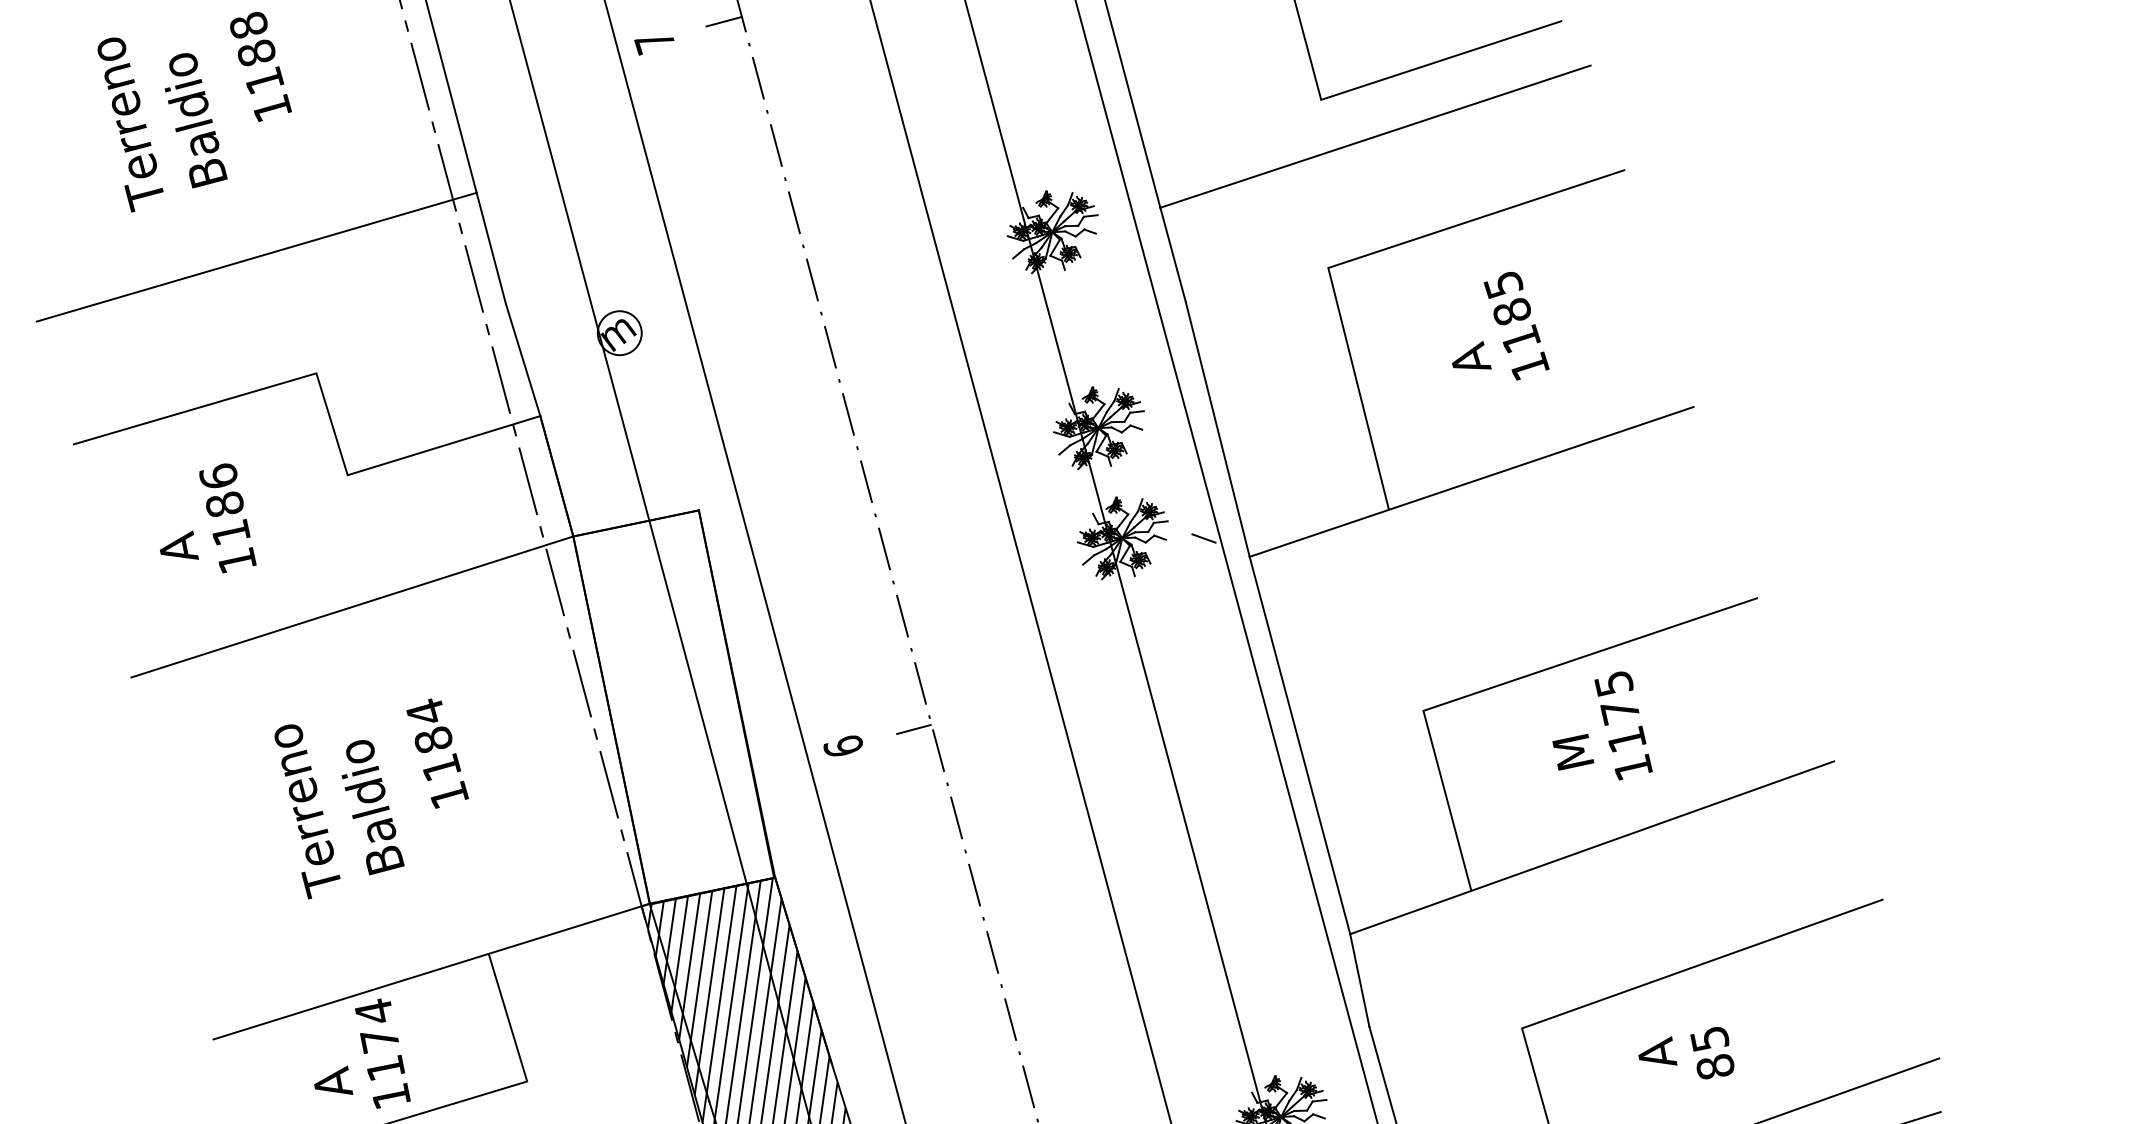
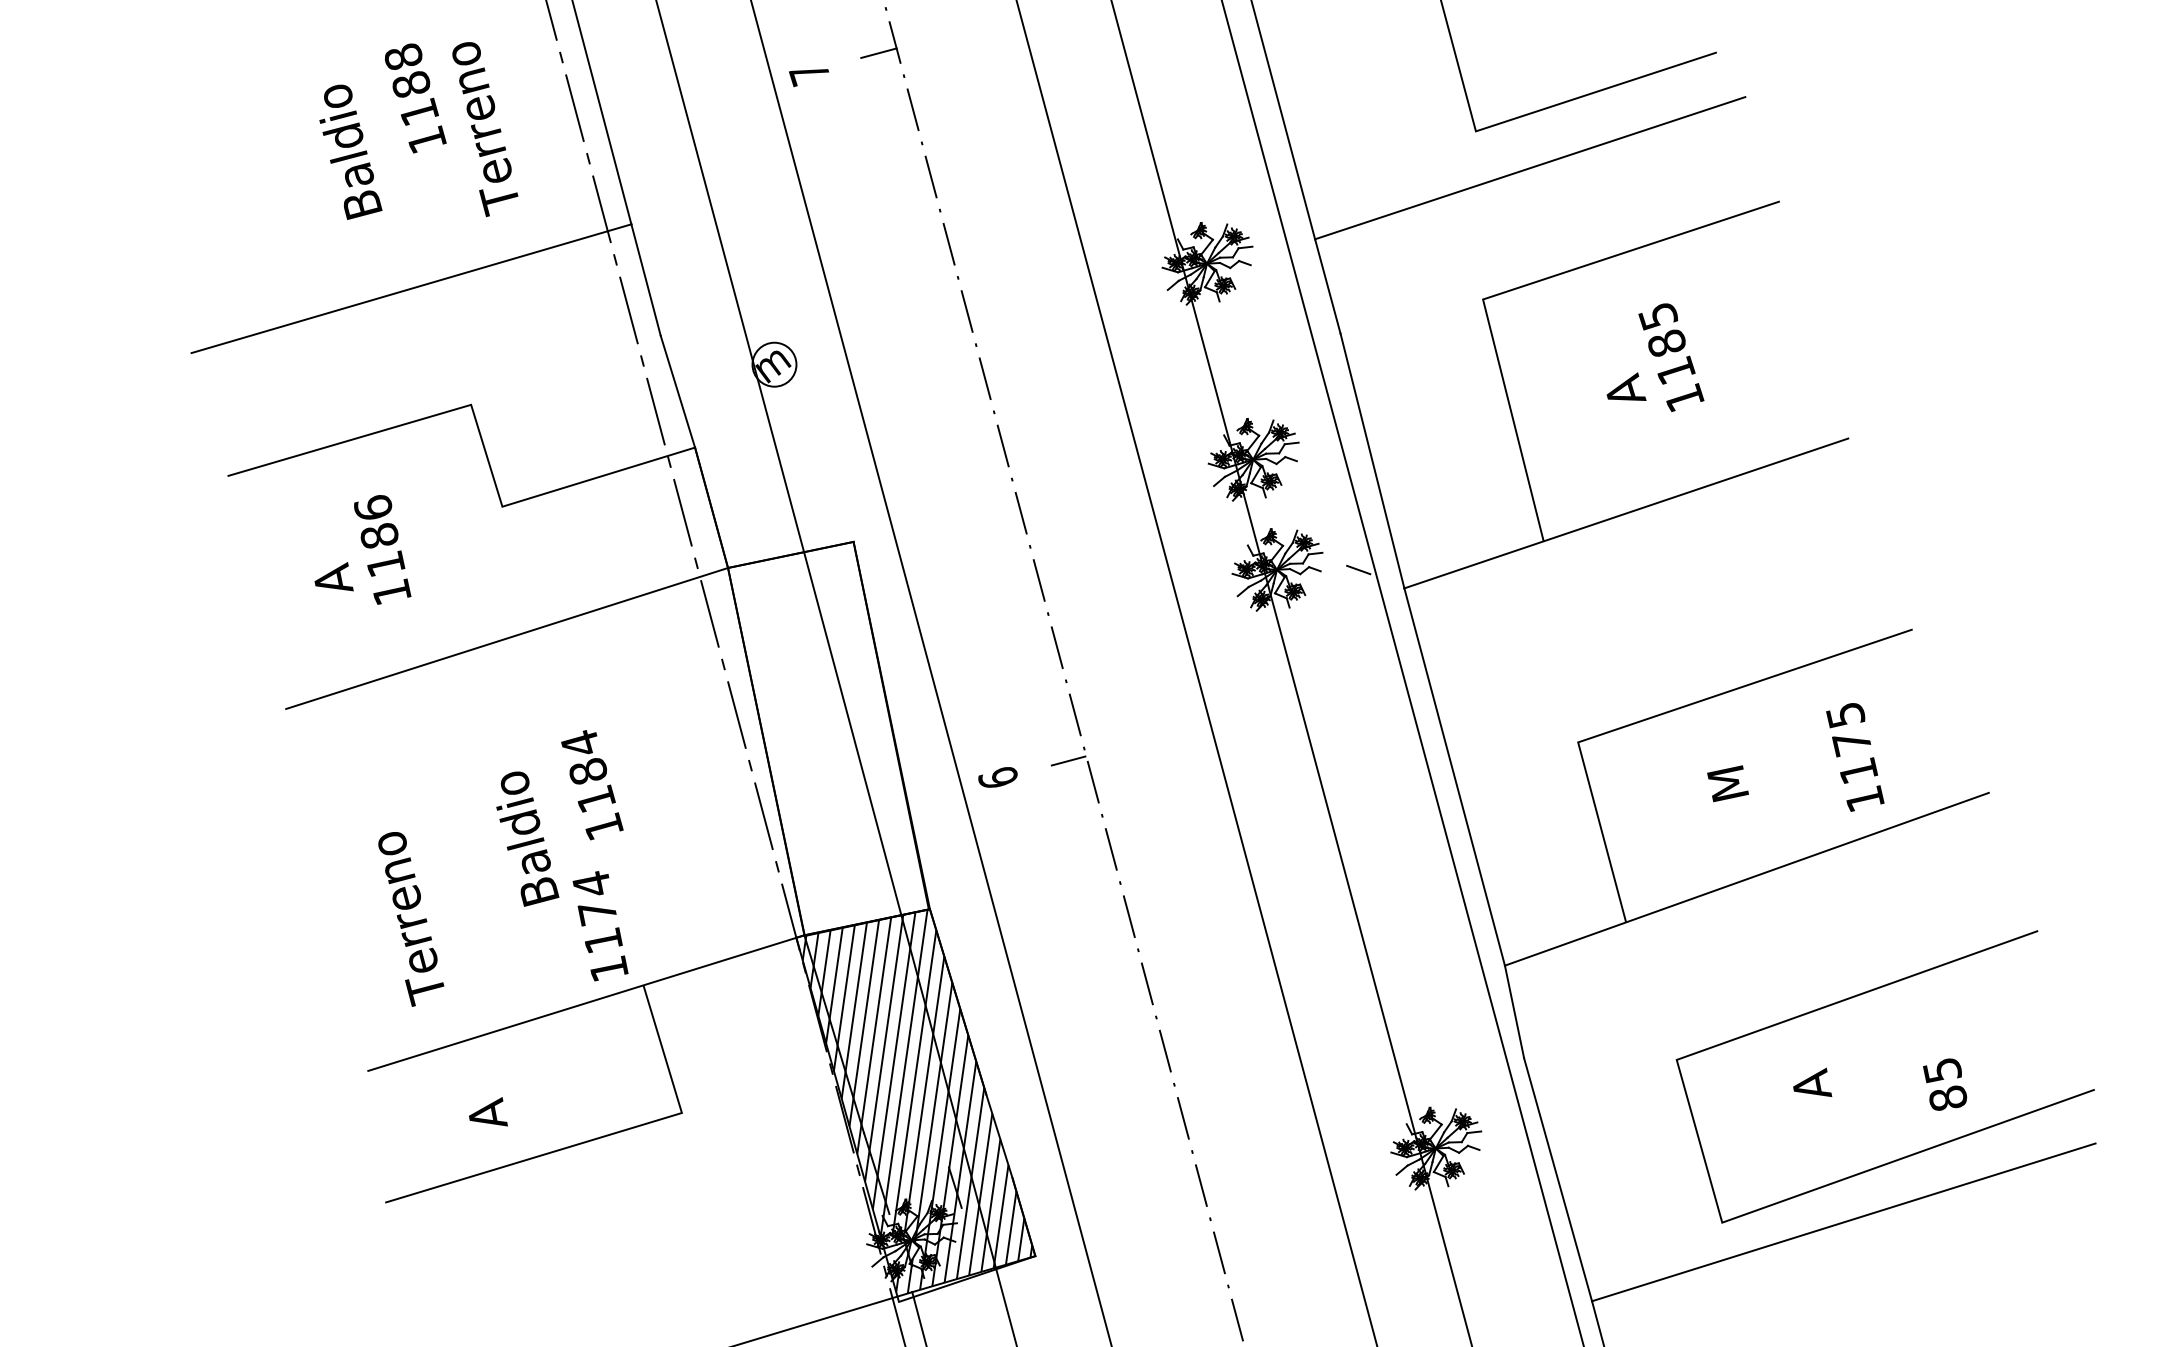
text: (130, 124) -> (485, 129), moved
text: (1623, 725) -> (1855, 757), moved
text: (307, 811) -> (411, 919), moved
text: (1712, 1052) -> (1945, 1084), moved
text: (382, 1053) -> (600, 926), moved

